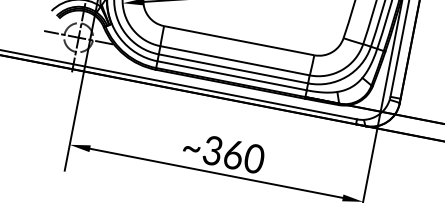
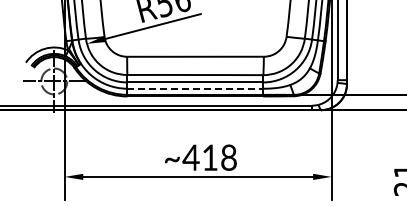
line: (232, 75) -> (195, 88), solid -> dashed
text: (233, 154) -> (209, 157), ~360 -> ~418

